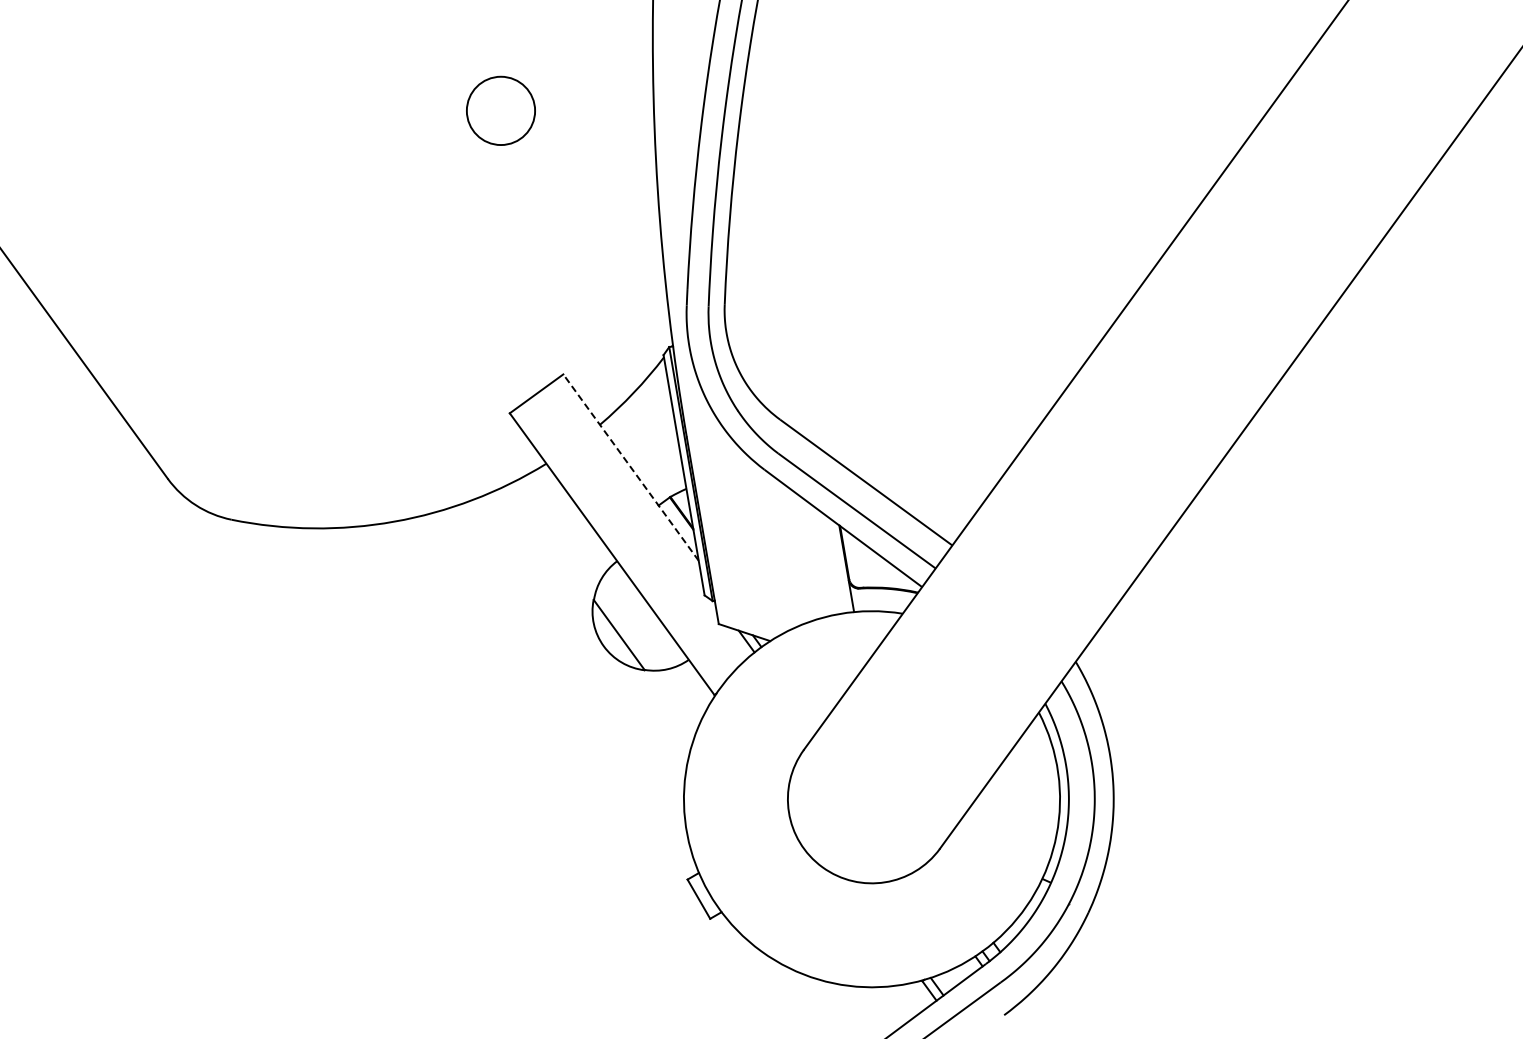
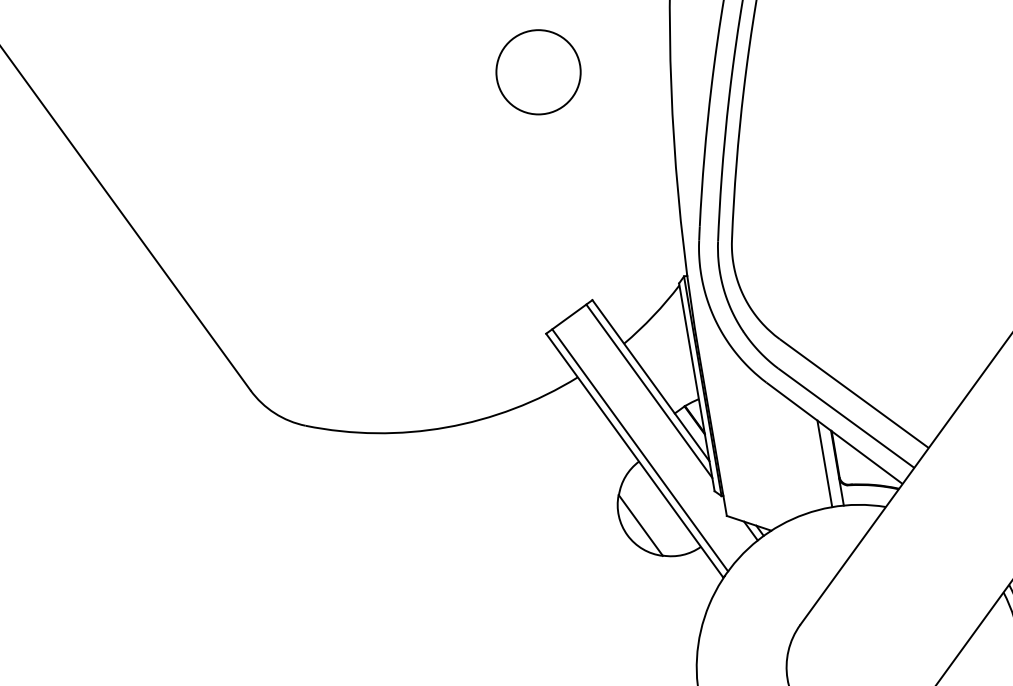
circle: (500, 110) -> (538, 71), size x1.43
line: (630, 467) -> (650, 380), dashed -> solid
line: (629, 479) -> (649, 390), added
line: (618, 548) -> (640, 450), added
line: (831, 563) -> (824, 463), added

